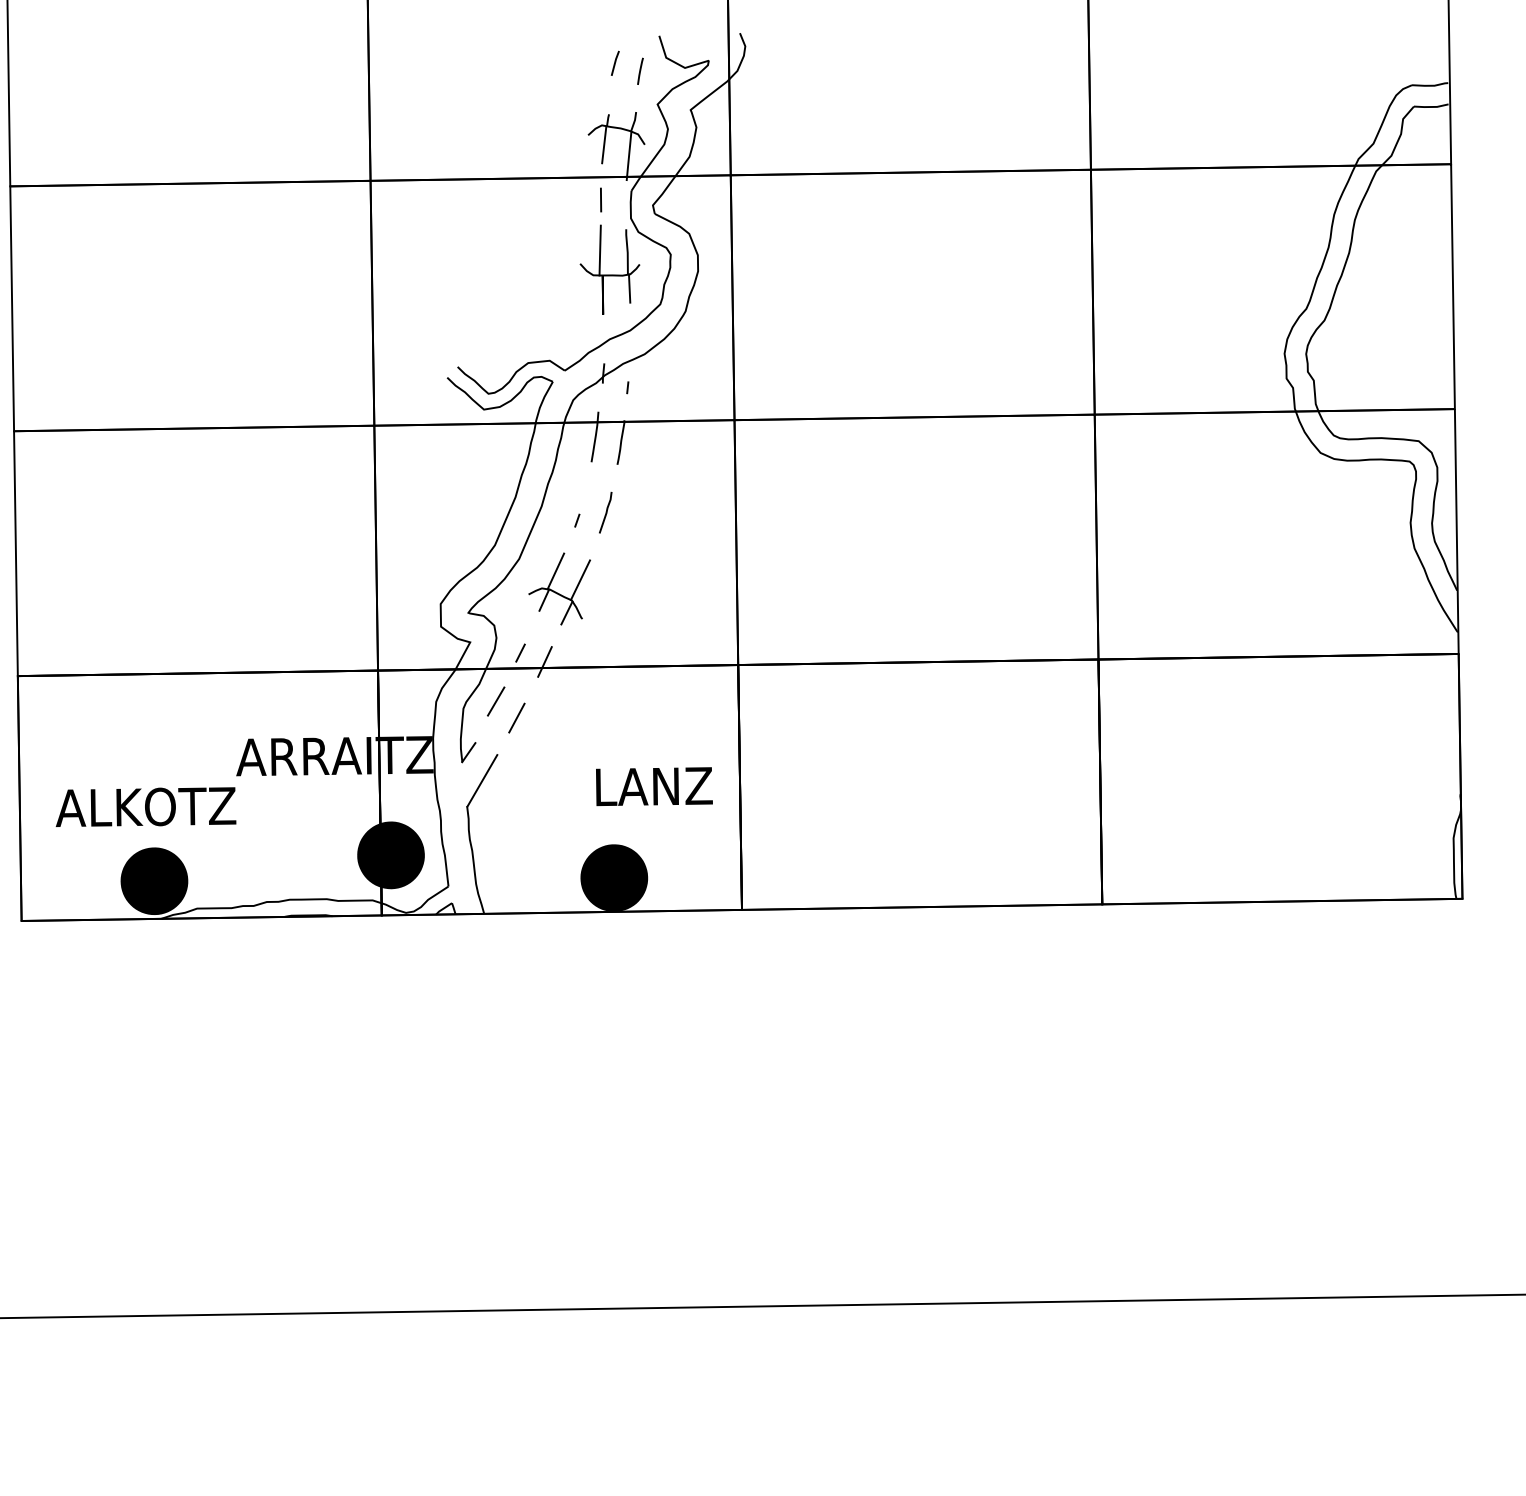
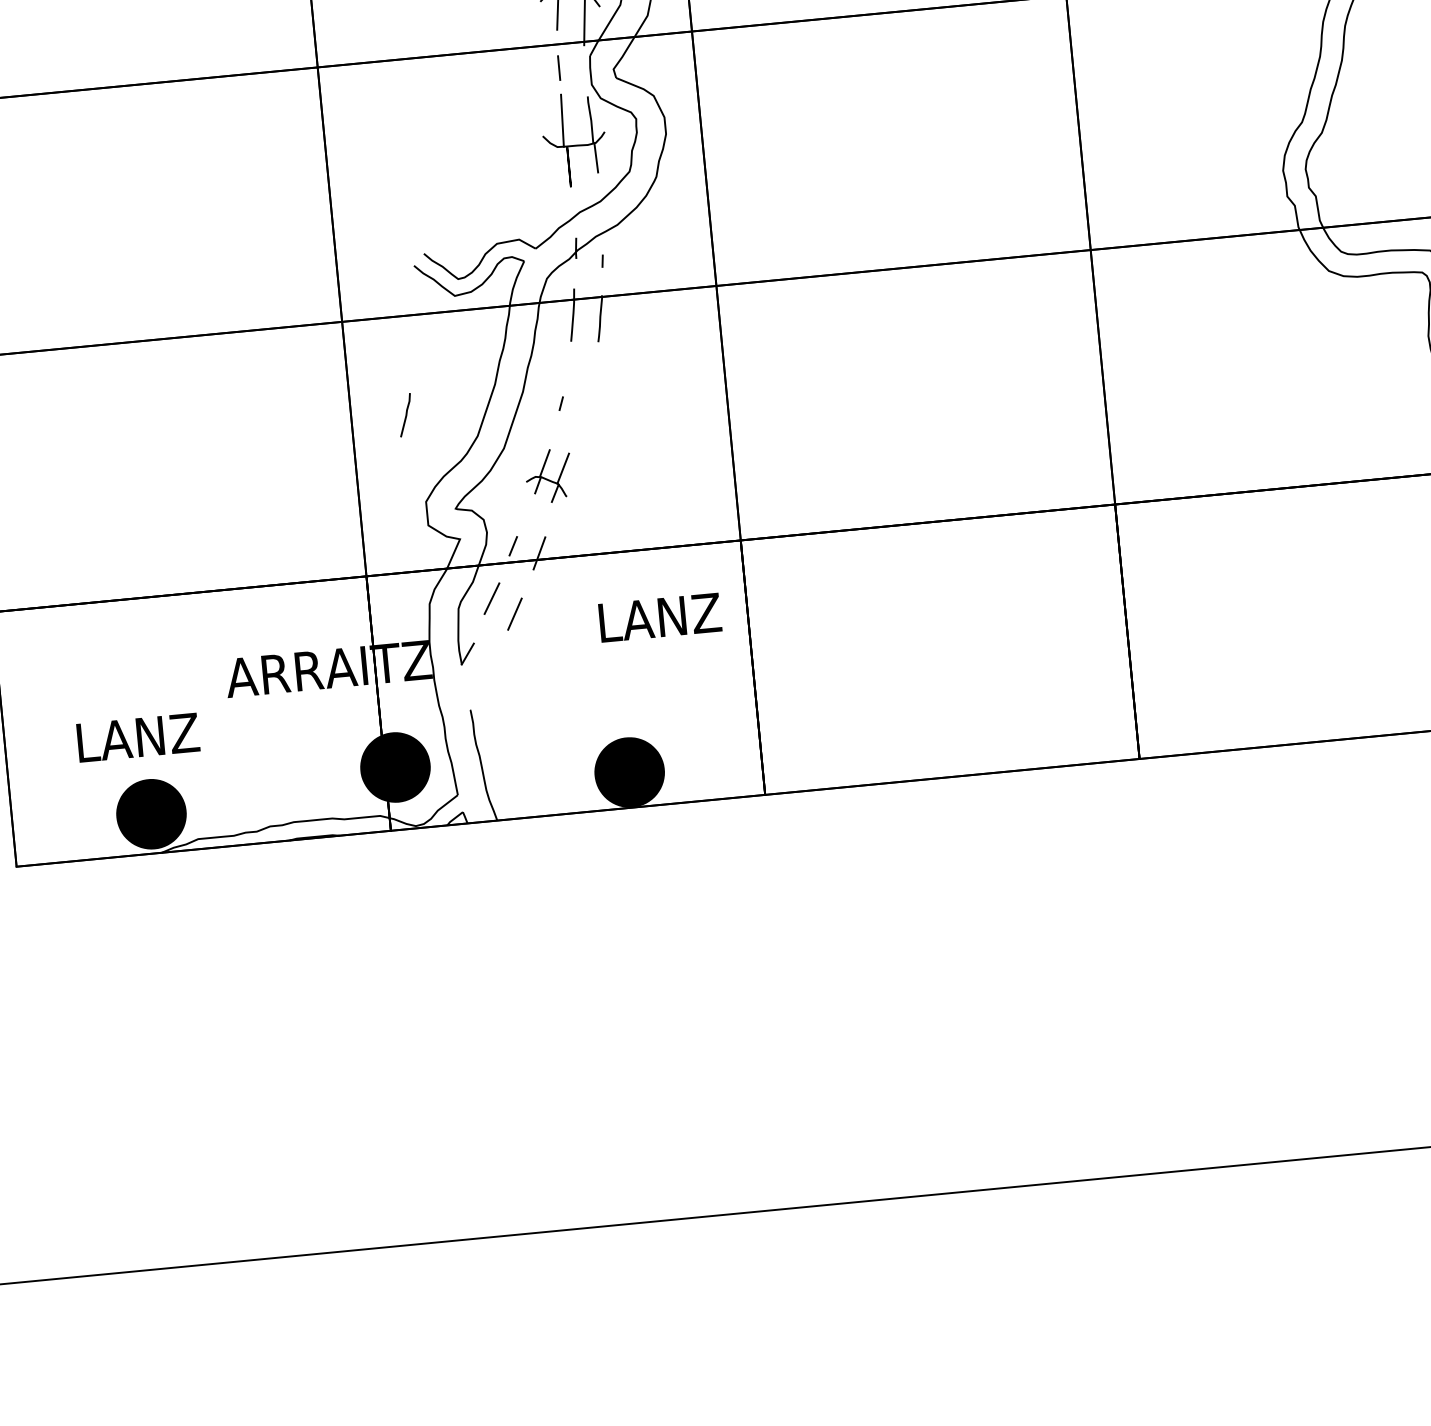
line: (605, 512) -> (405, 415), moved
part: (559, 588) -> (548, 475), size x0.7
line: (482, 780) -> (484, 681), removed
text: (654, 786) -> (660, 617), moved
text: (145, 807) -> (136, 738), ALKOTZ -> LANZ

